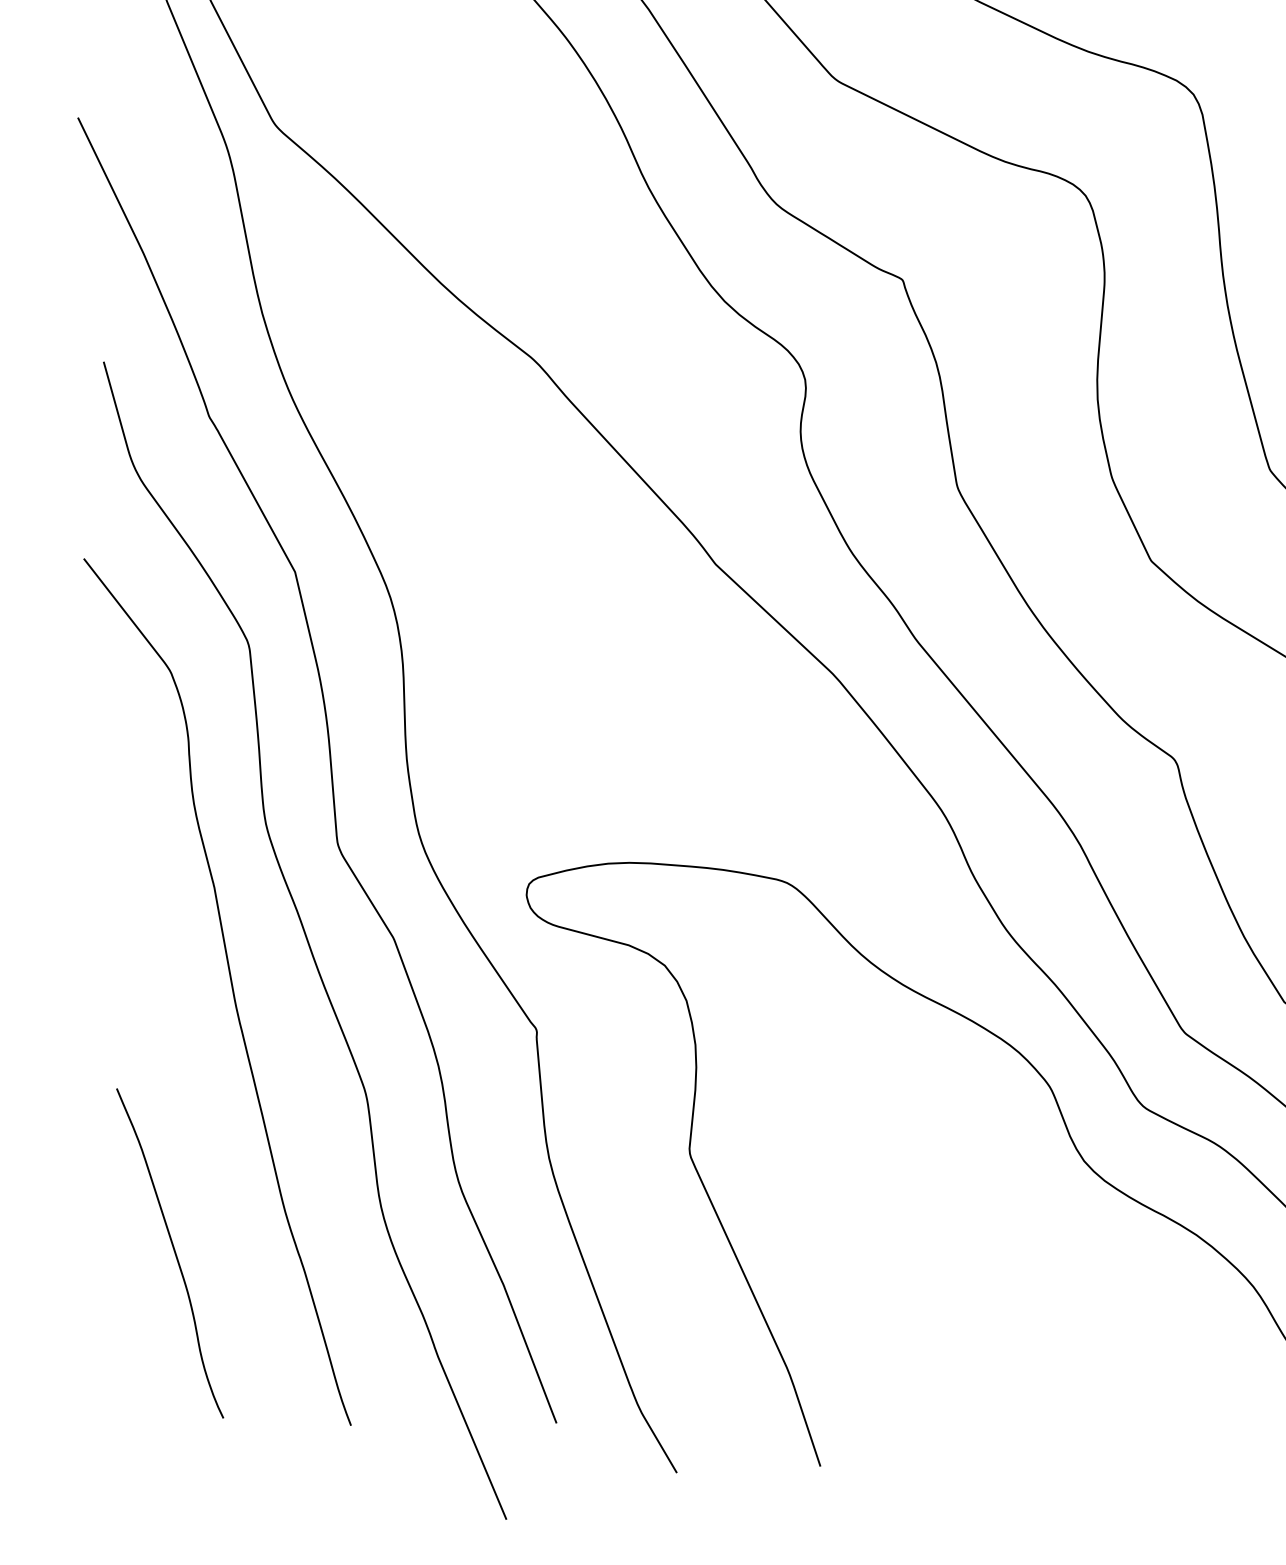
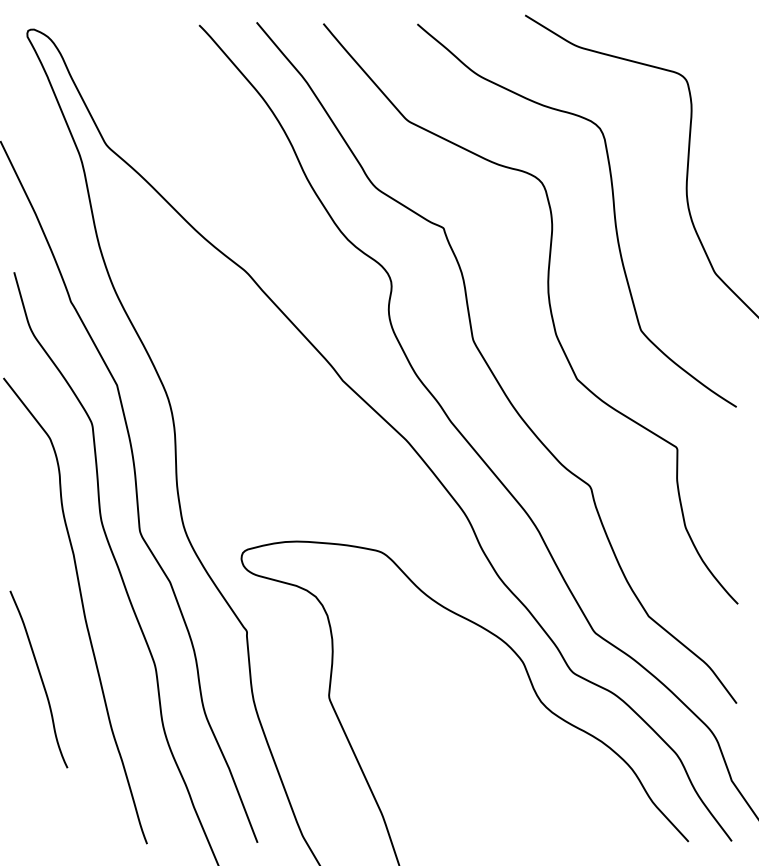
curve: (173, 1253) -> (40, 679), moved

